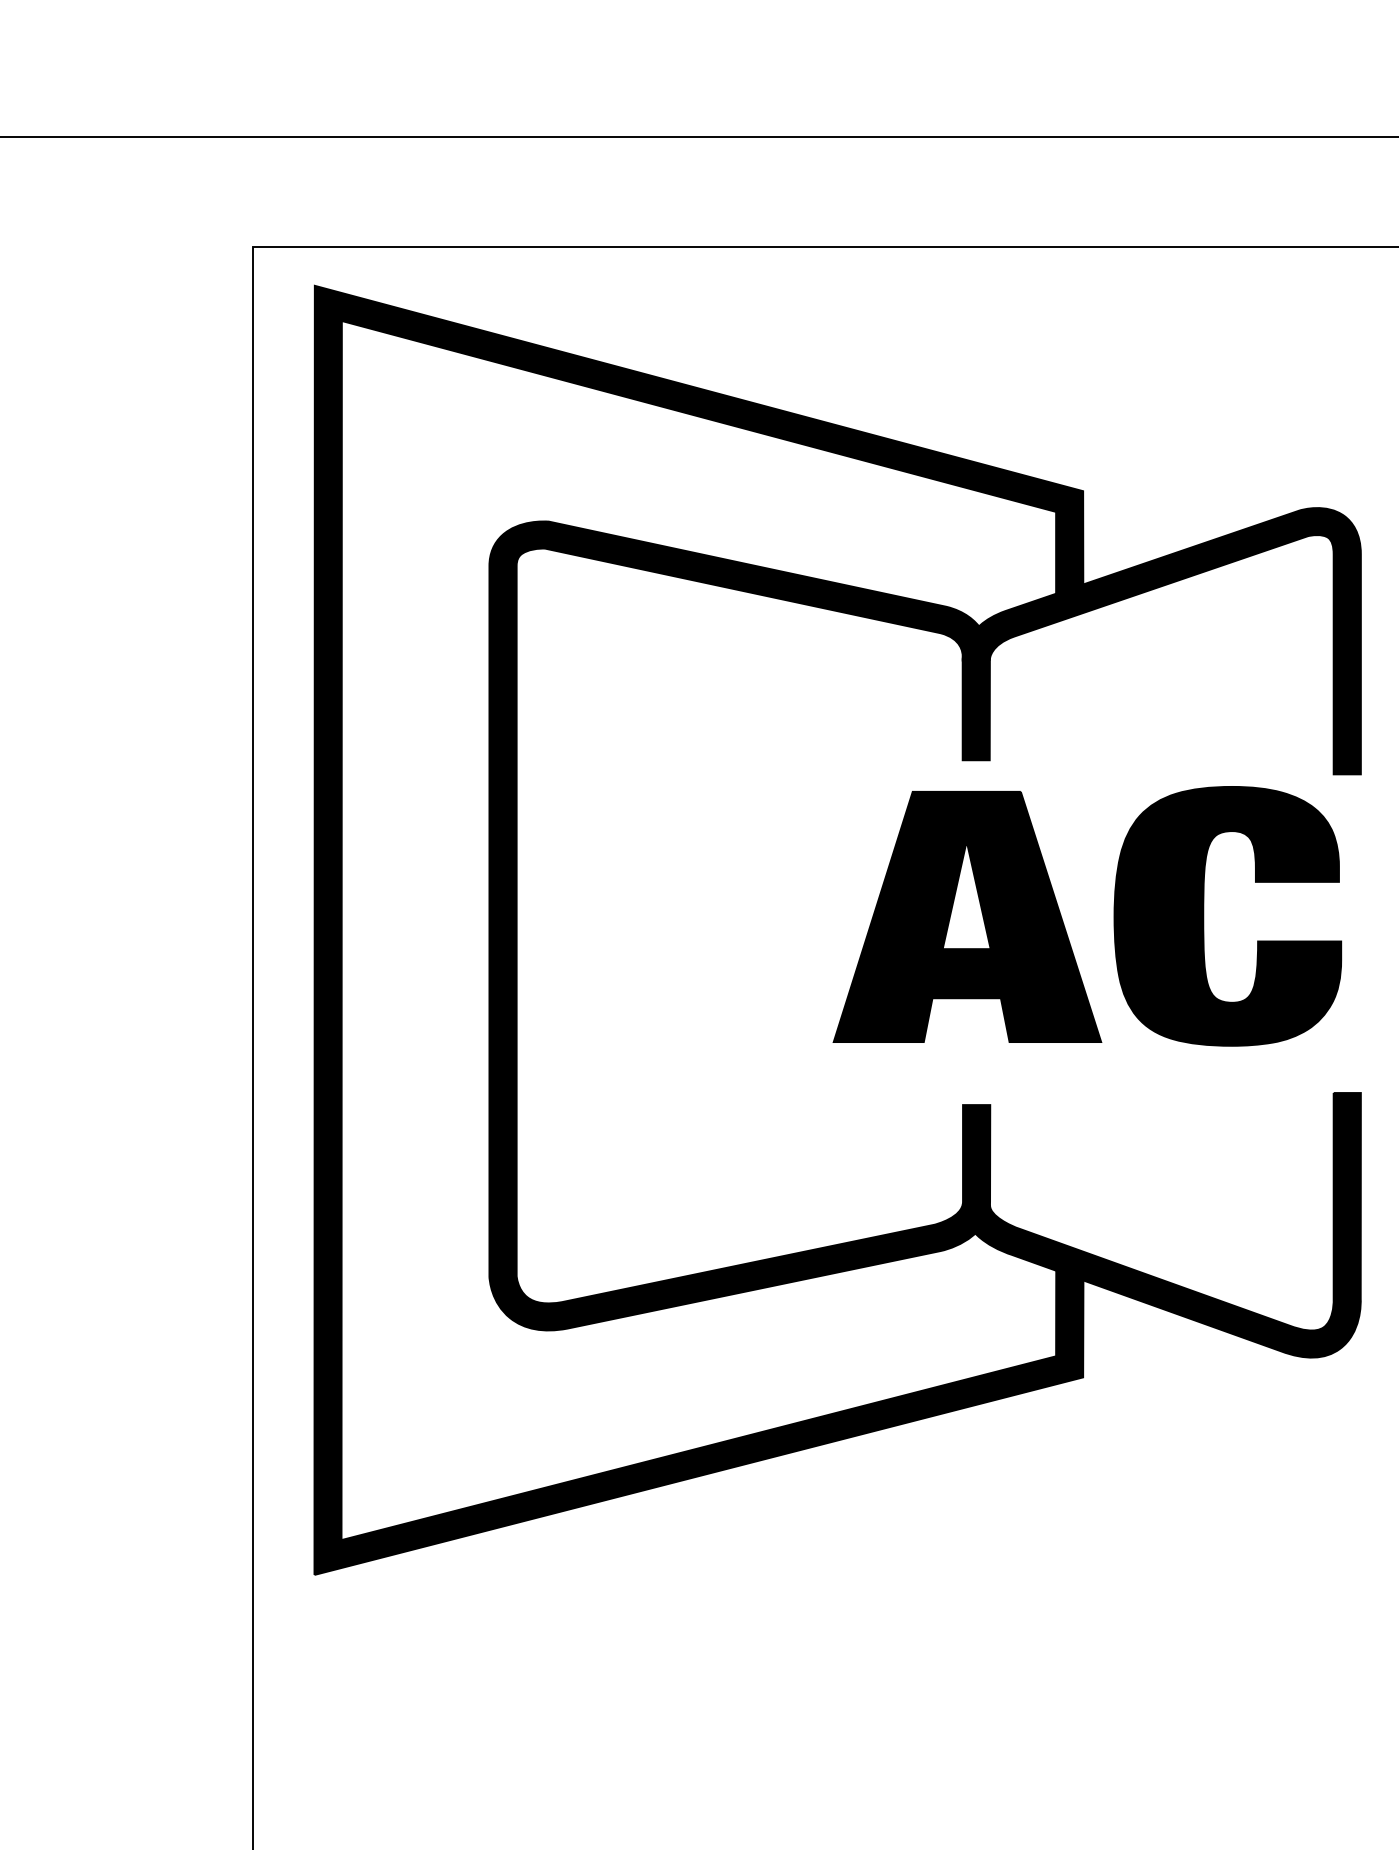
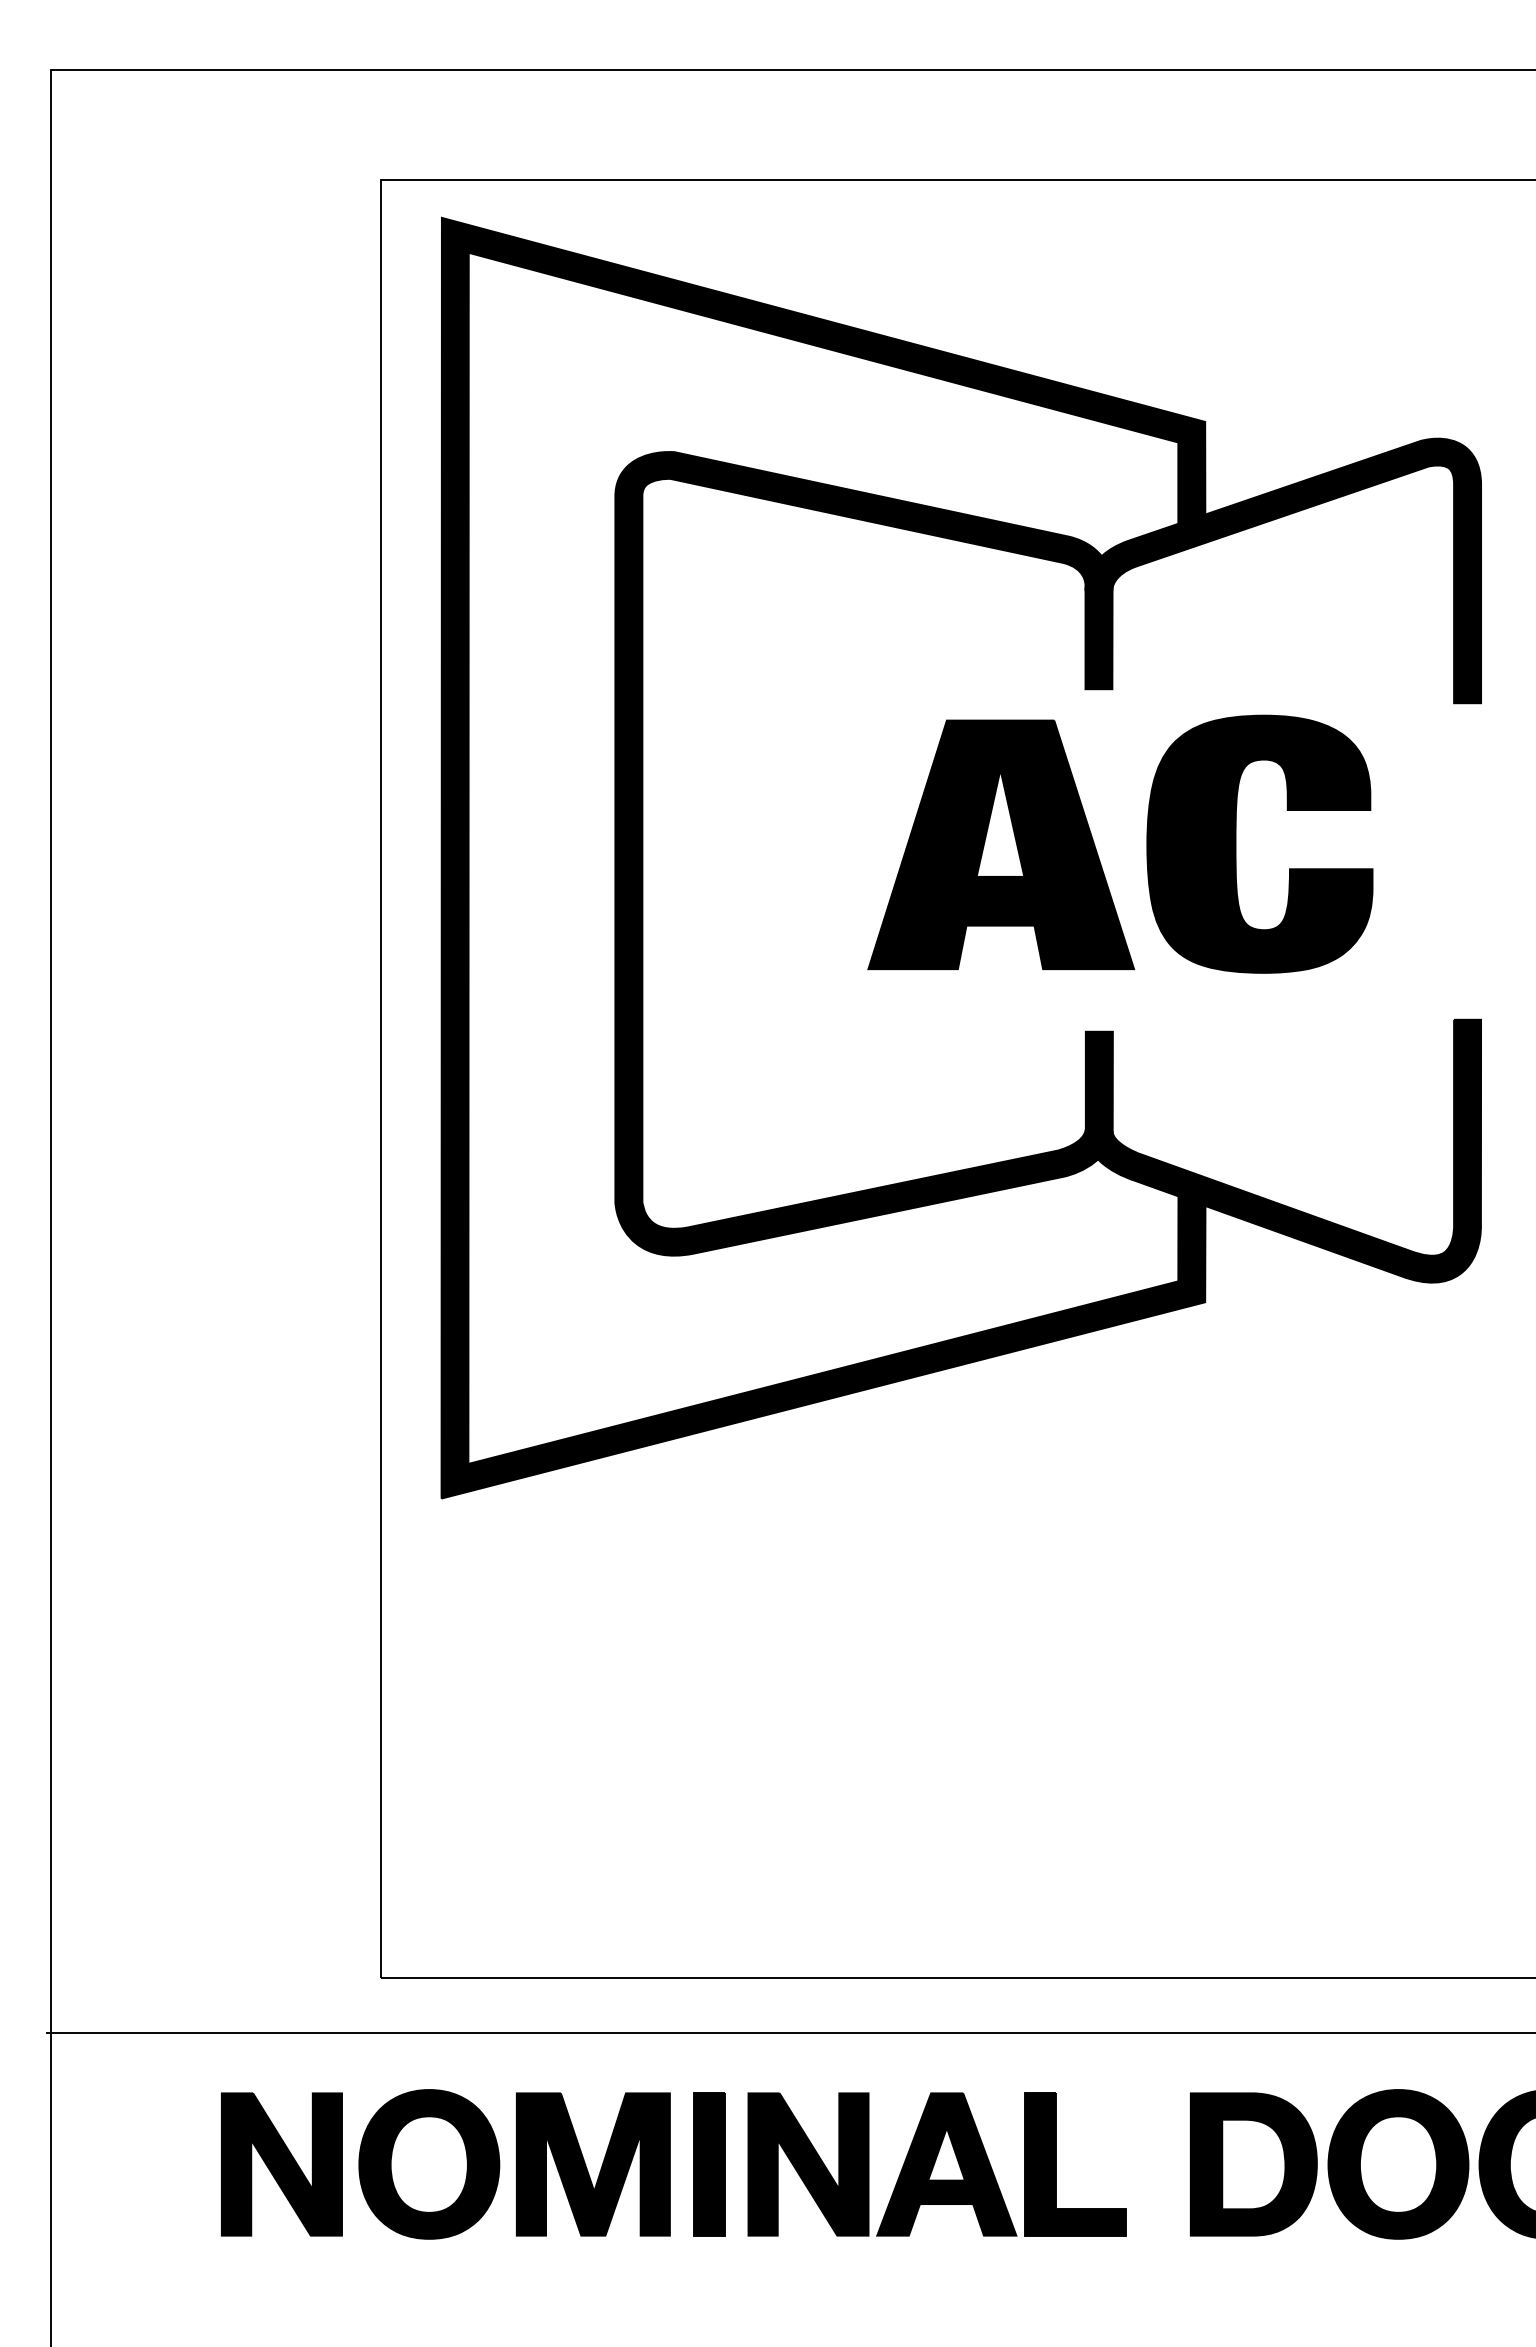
part: (1064, 923) -> (1097, 851), moved

